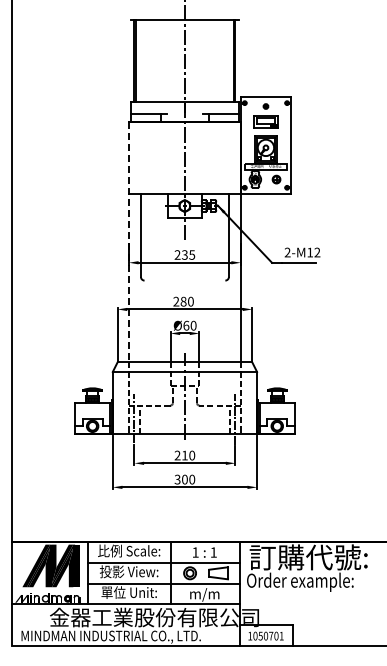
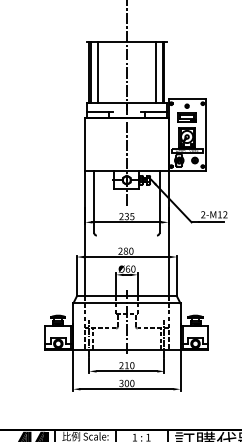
line: (146, 60) -> (98, 72), added
line: (223, 60) -> (155, 72), added
line: (128, 242) -> (84, 207), dashed -> solid

